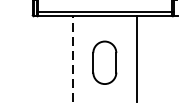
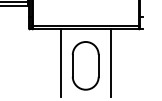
line: (72, 59) -> (60, 63), dashed -> solid
part: (104, 62) -> (85, 65), size x1.43

